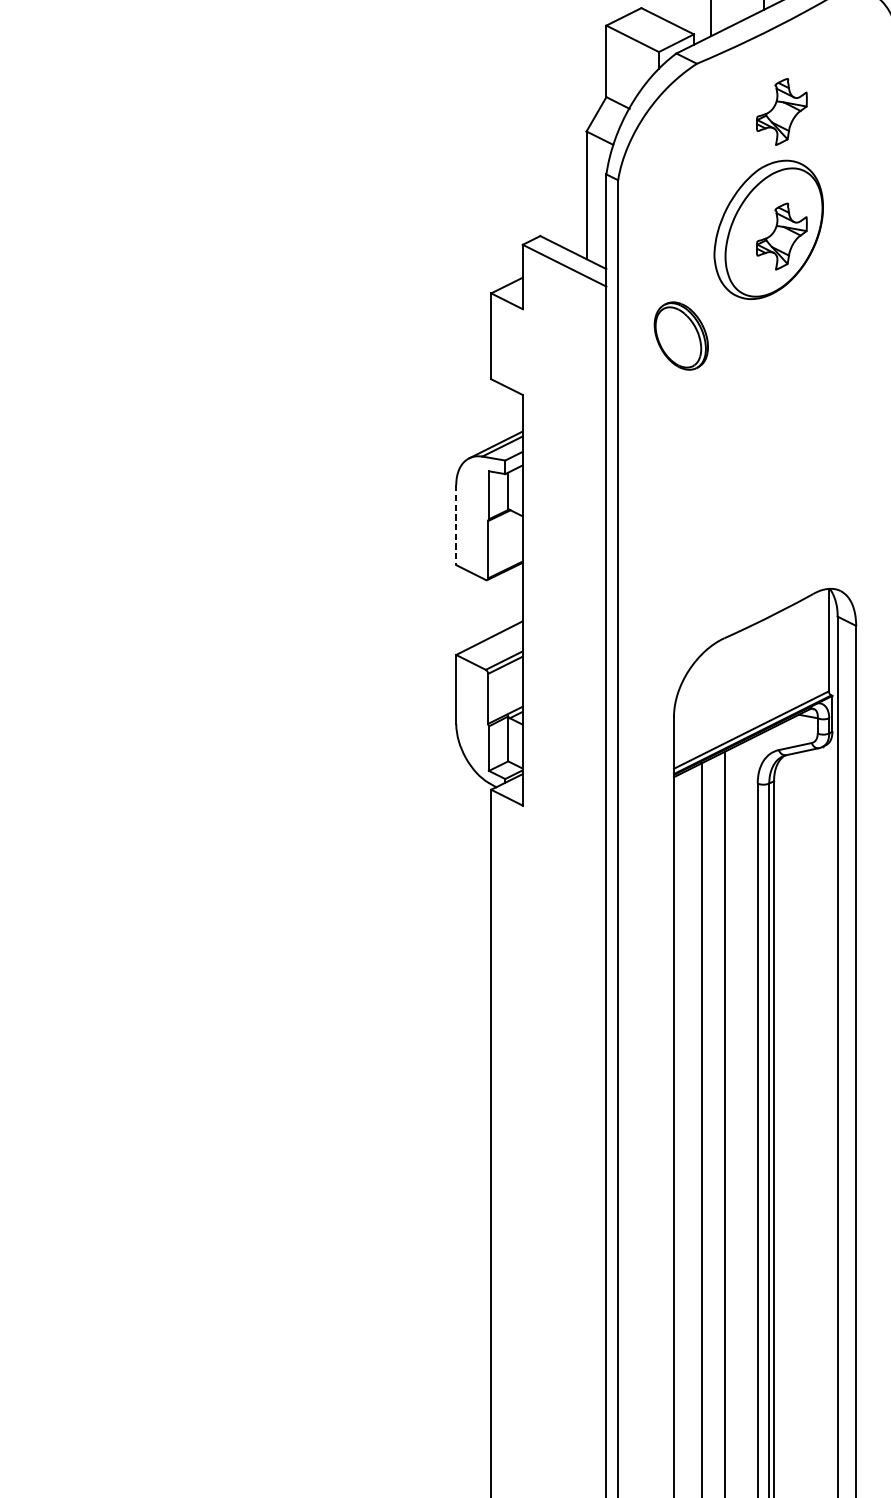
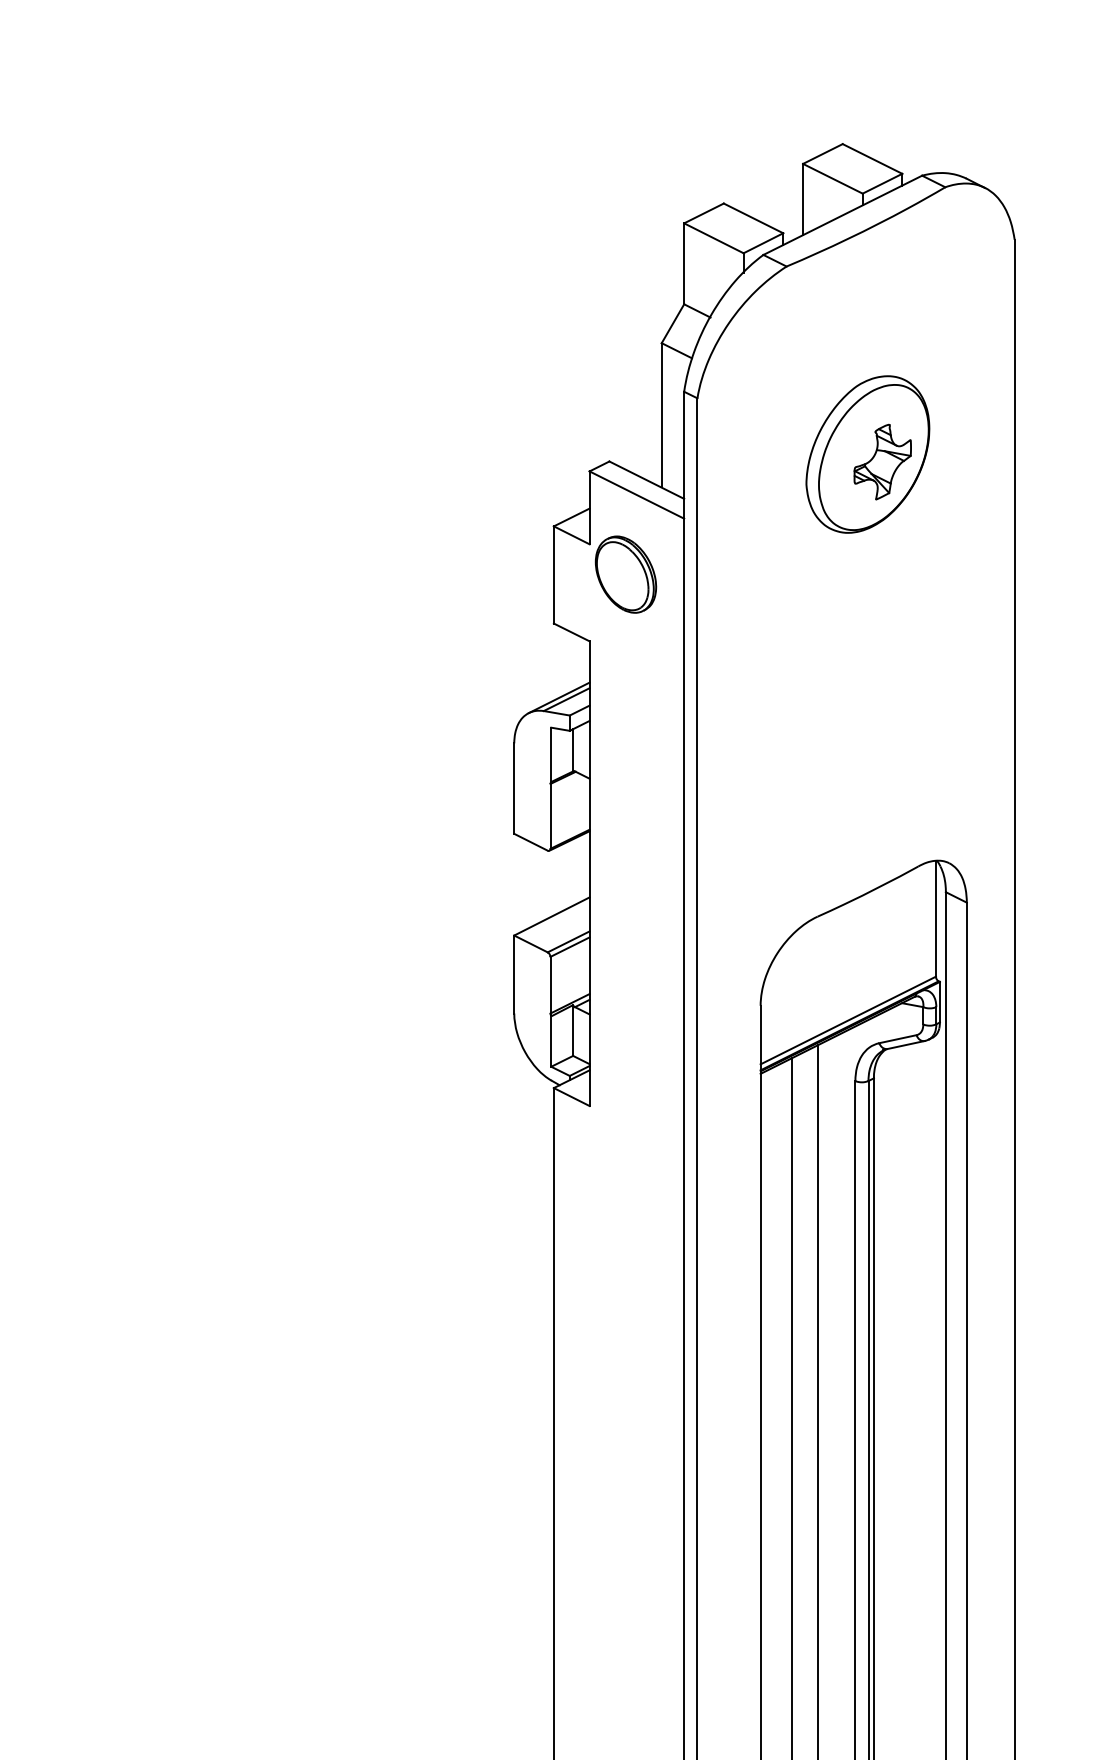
part: (781, 111) -> (882, 320), removed
part: (680, 335) -> (625, 574), moved
line: (456, 525) -> (514, 789), dashed -> solid

